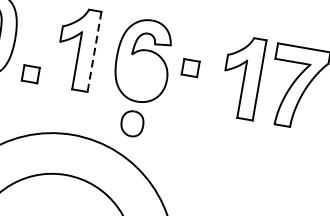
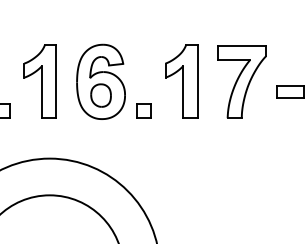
line: (94, 51) -> (56, 81), dashed -> solid
part: (189, 67) -> (143, 110), moved
part: (242, 77) -> (181, 81), moved
part: (131, 123) -> (100, 95), moved

